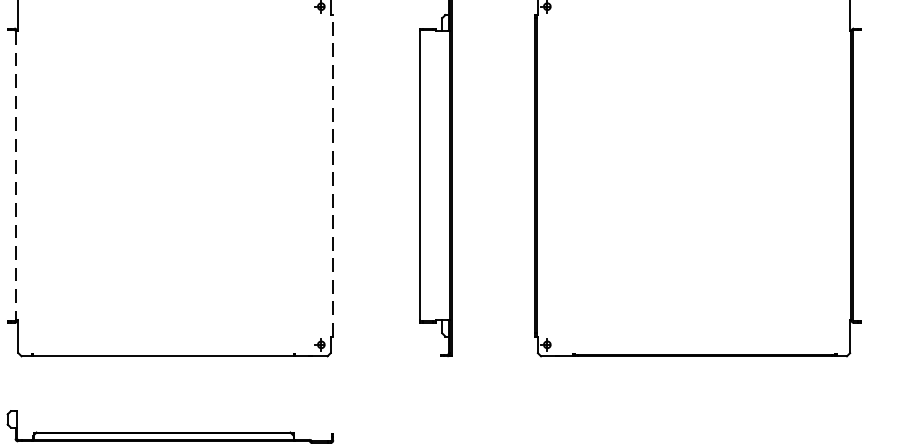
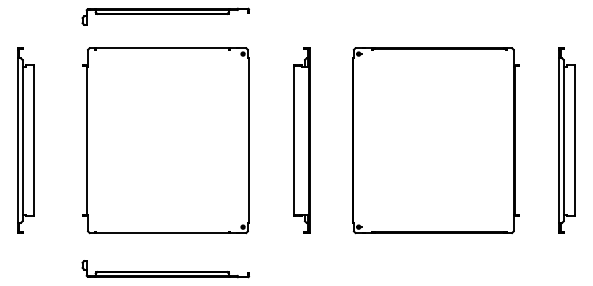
line: (333, 175) -> (249, 140), dashed -> solid
line: (15, 177) -> (86, 141), dashed -> solid

